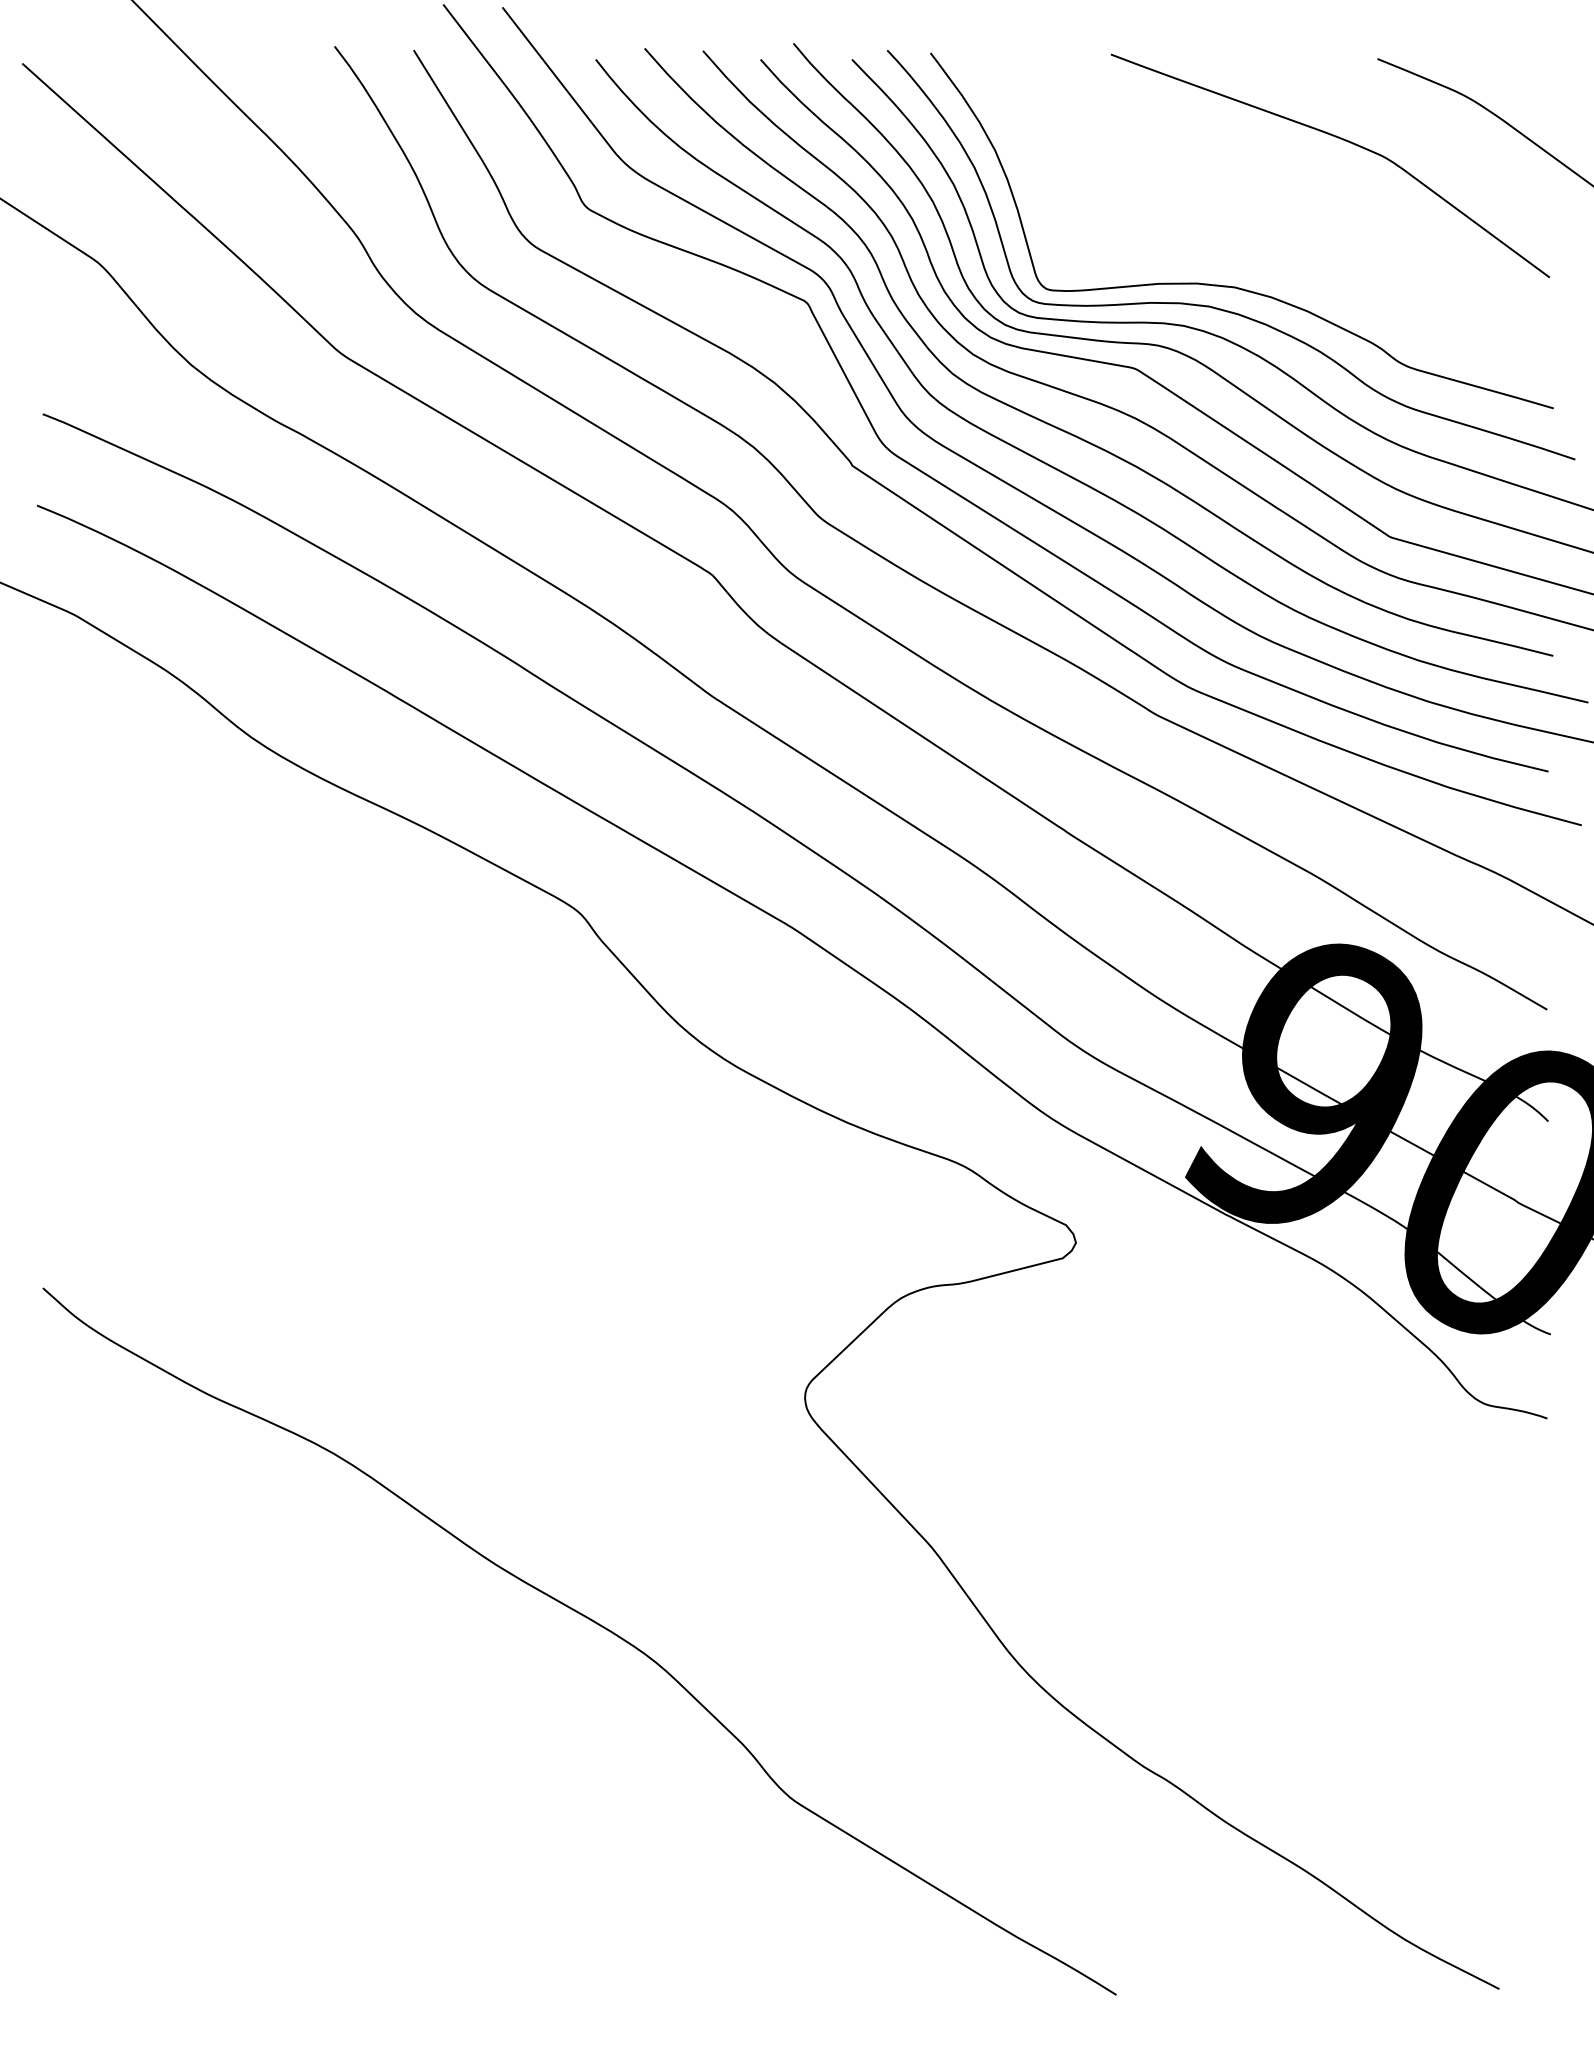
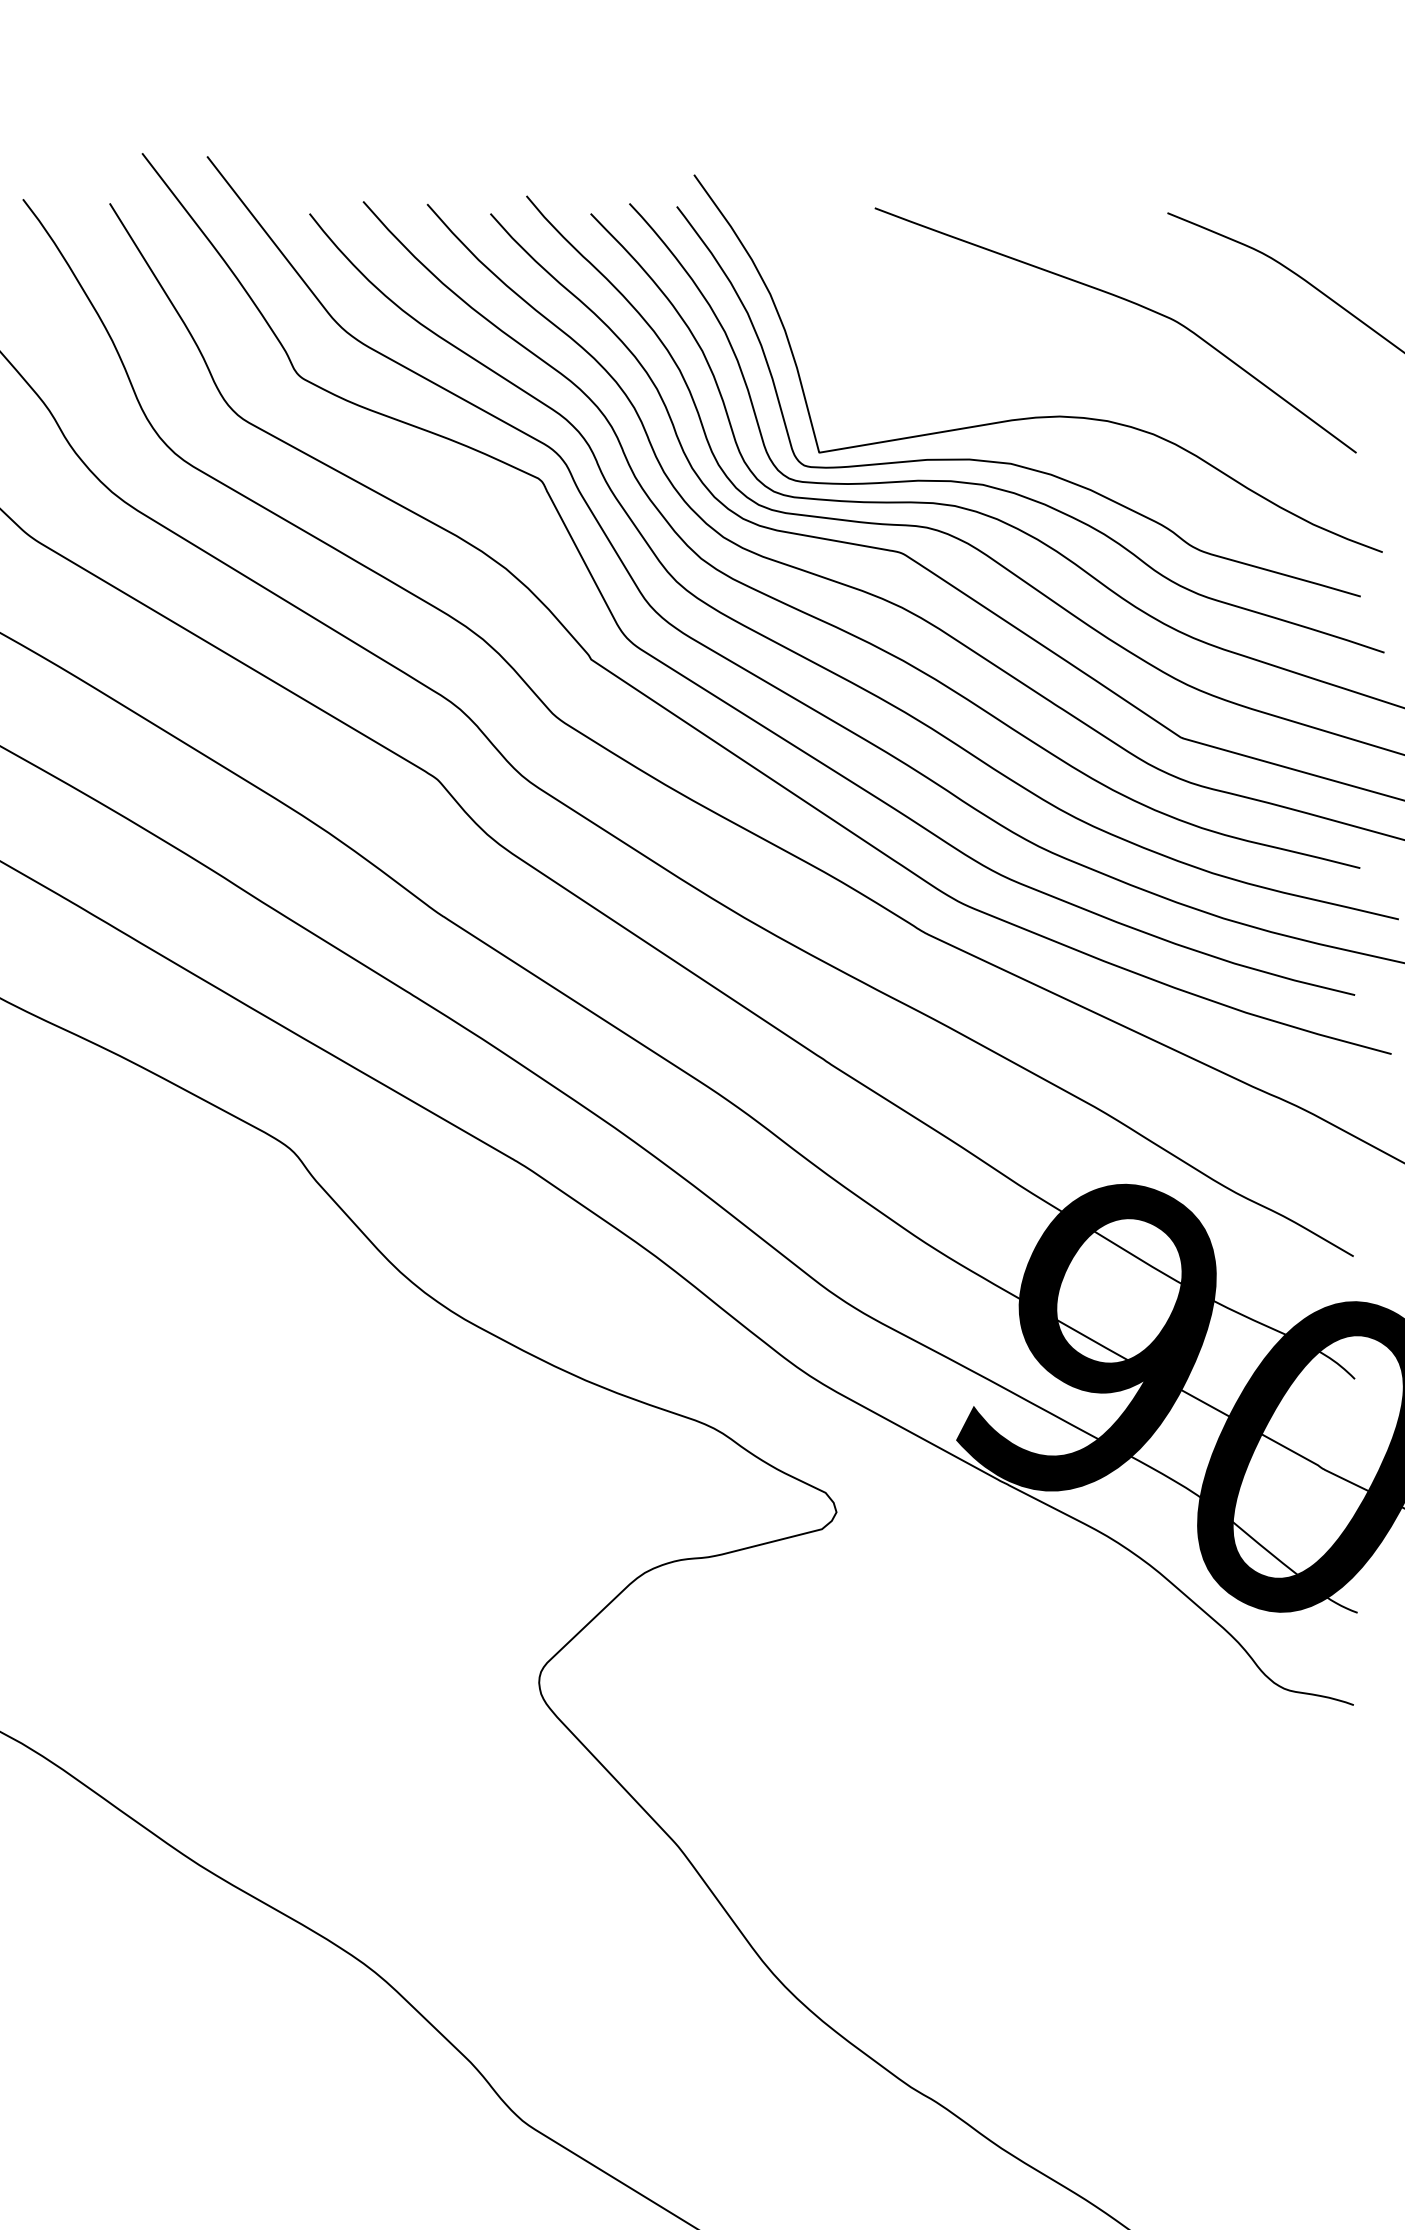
curve: (1259, 244) -> (1037, 416), added

